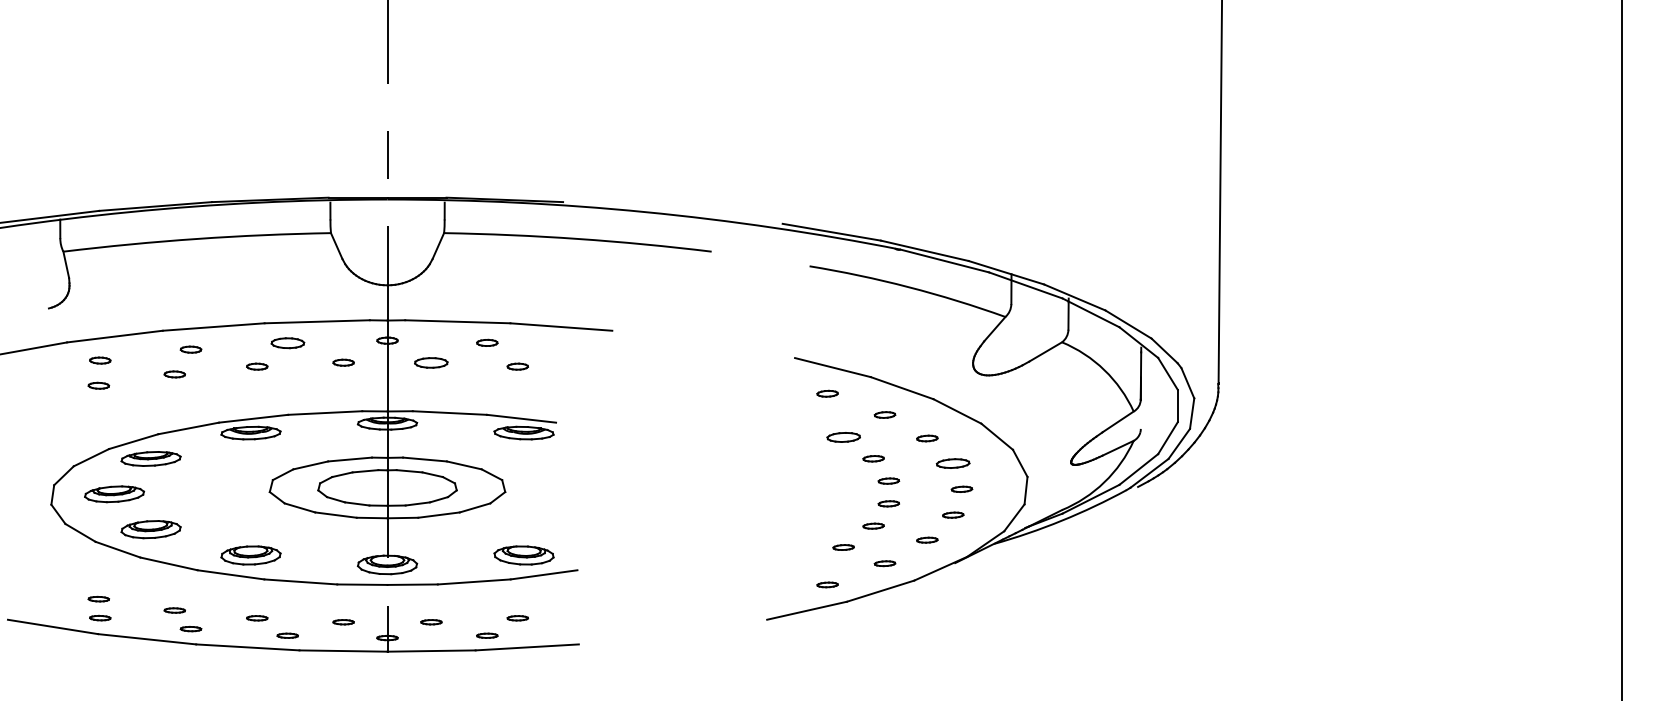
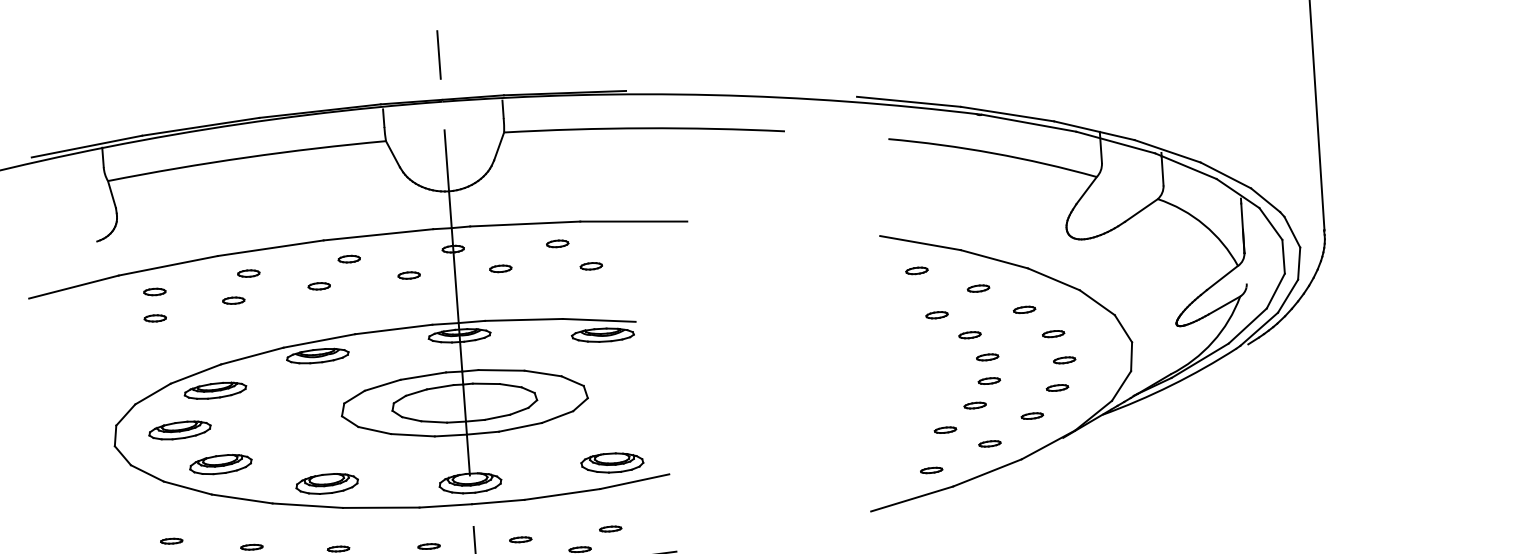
part: (287, 342) -> (348, 258), size x0.62
part: (431, 362) -> (500, 268), size x0.62
part: (843, 437) -> (936, 315), size x0.62
part: (953, 463) -> (1053, 334), size x0.62

